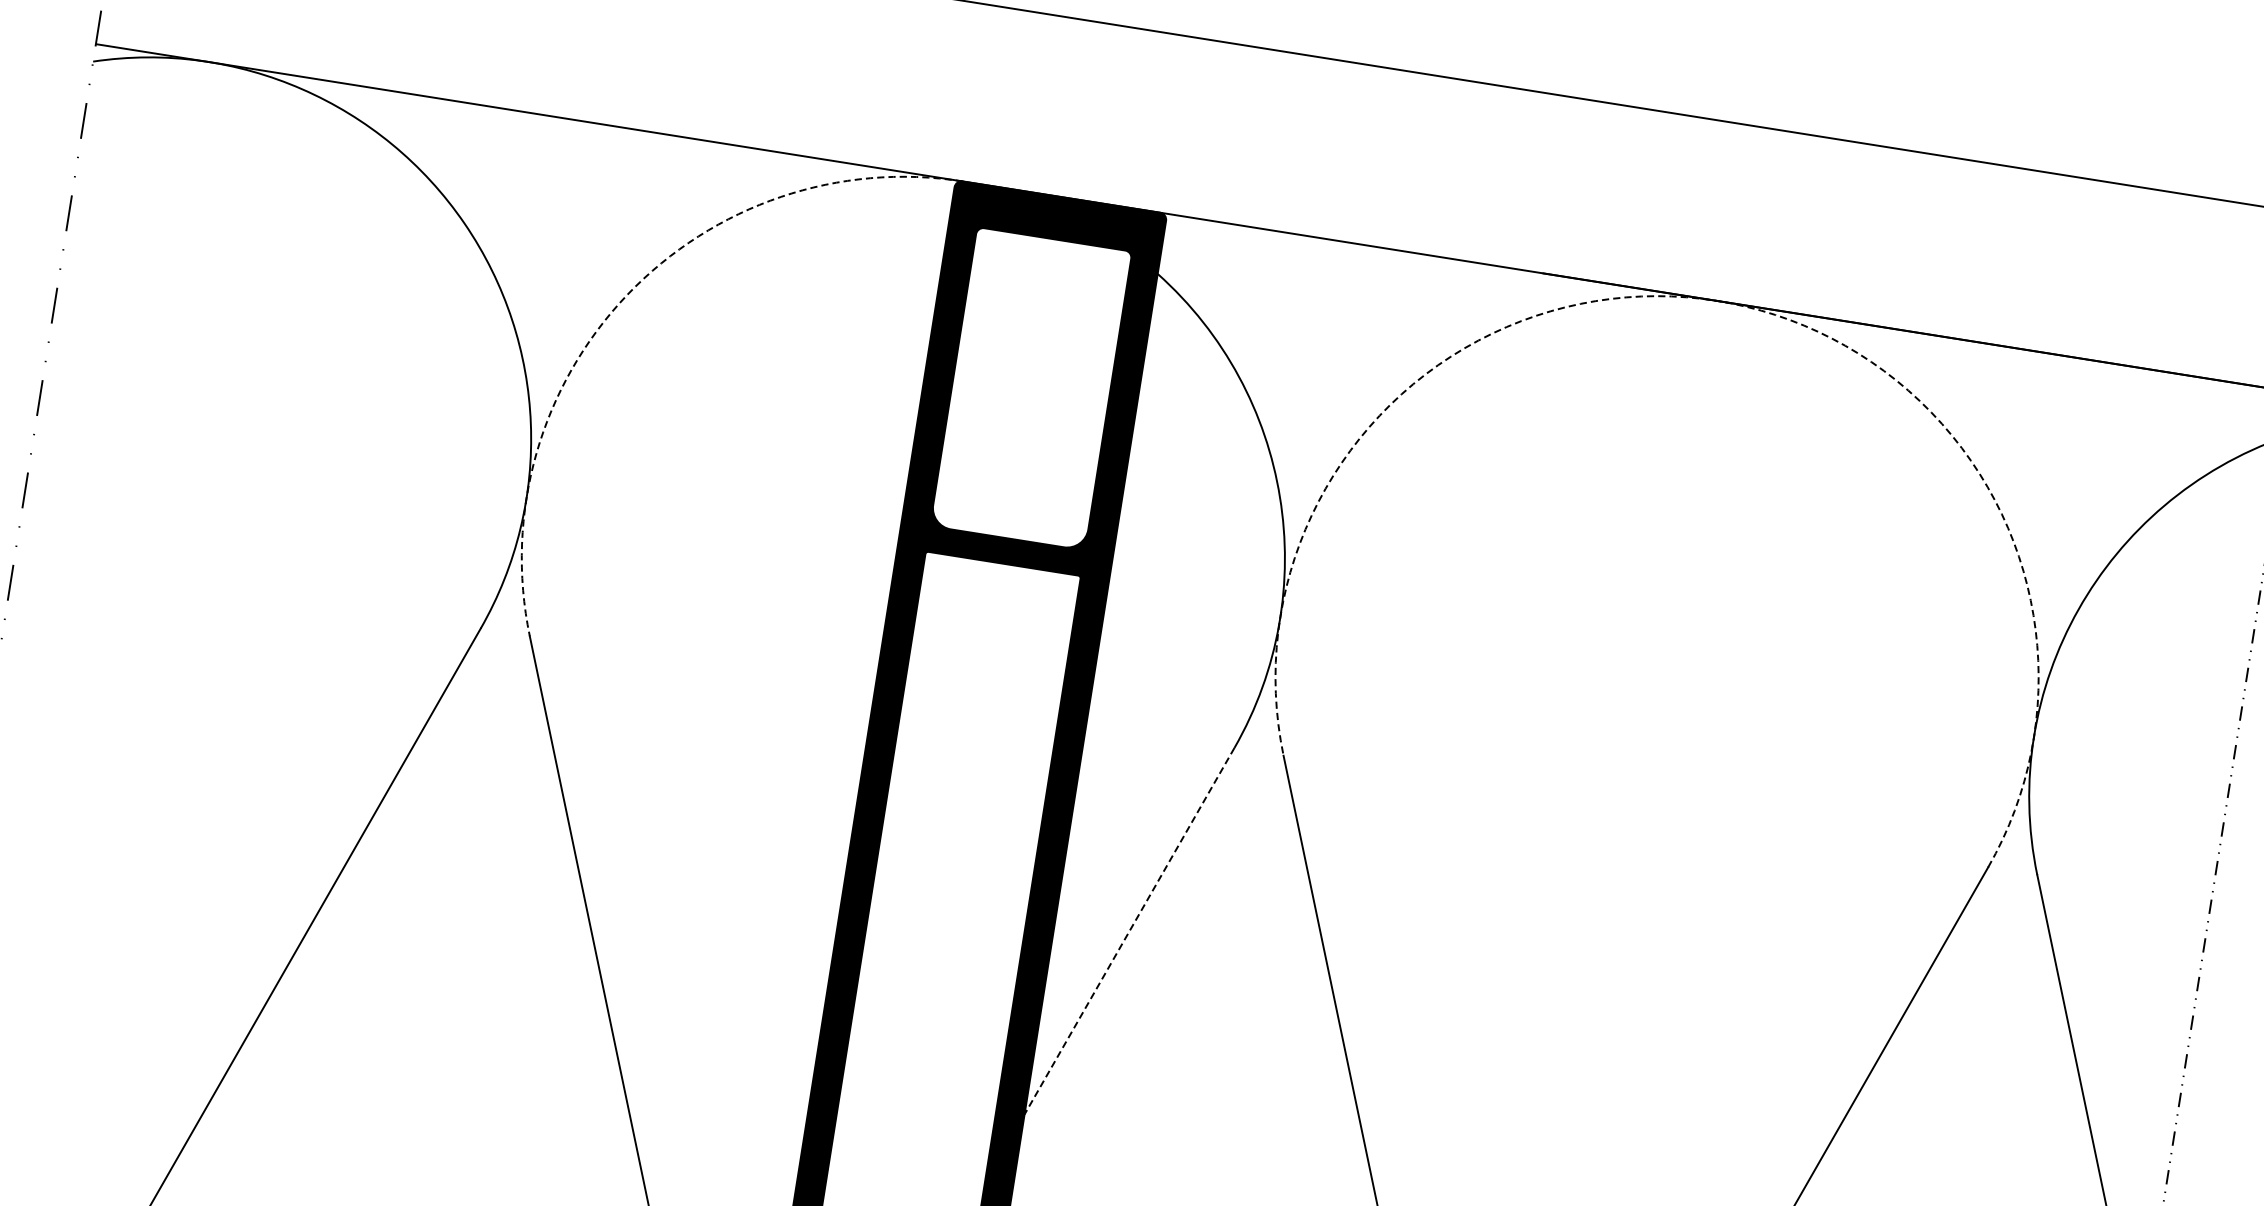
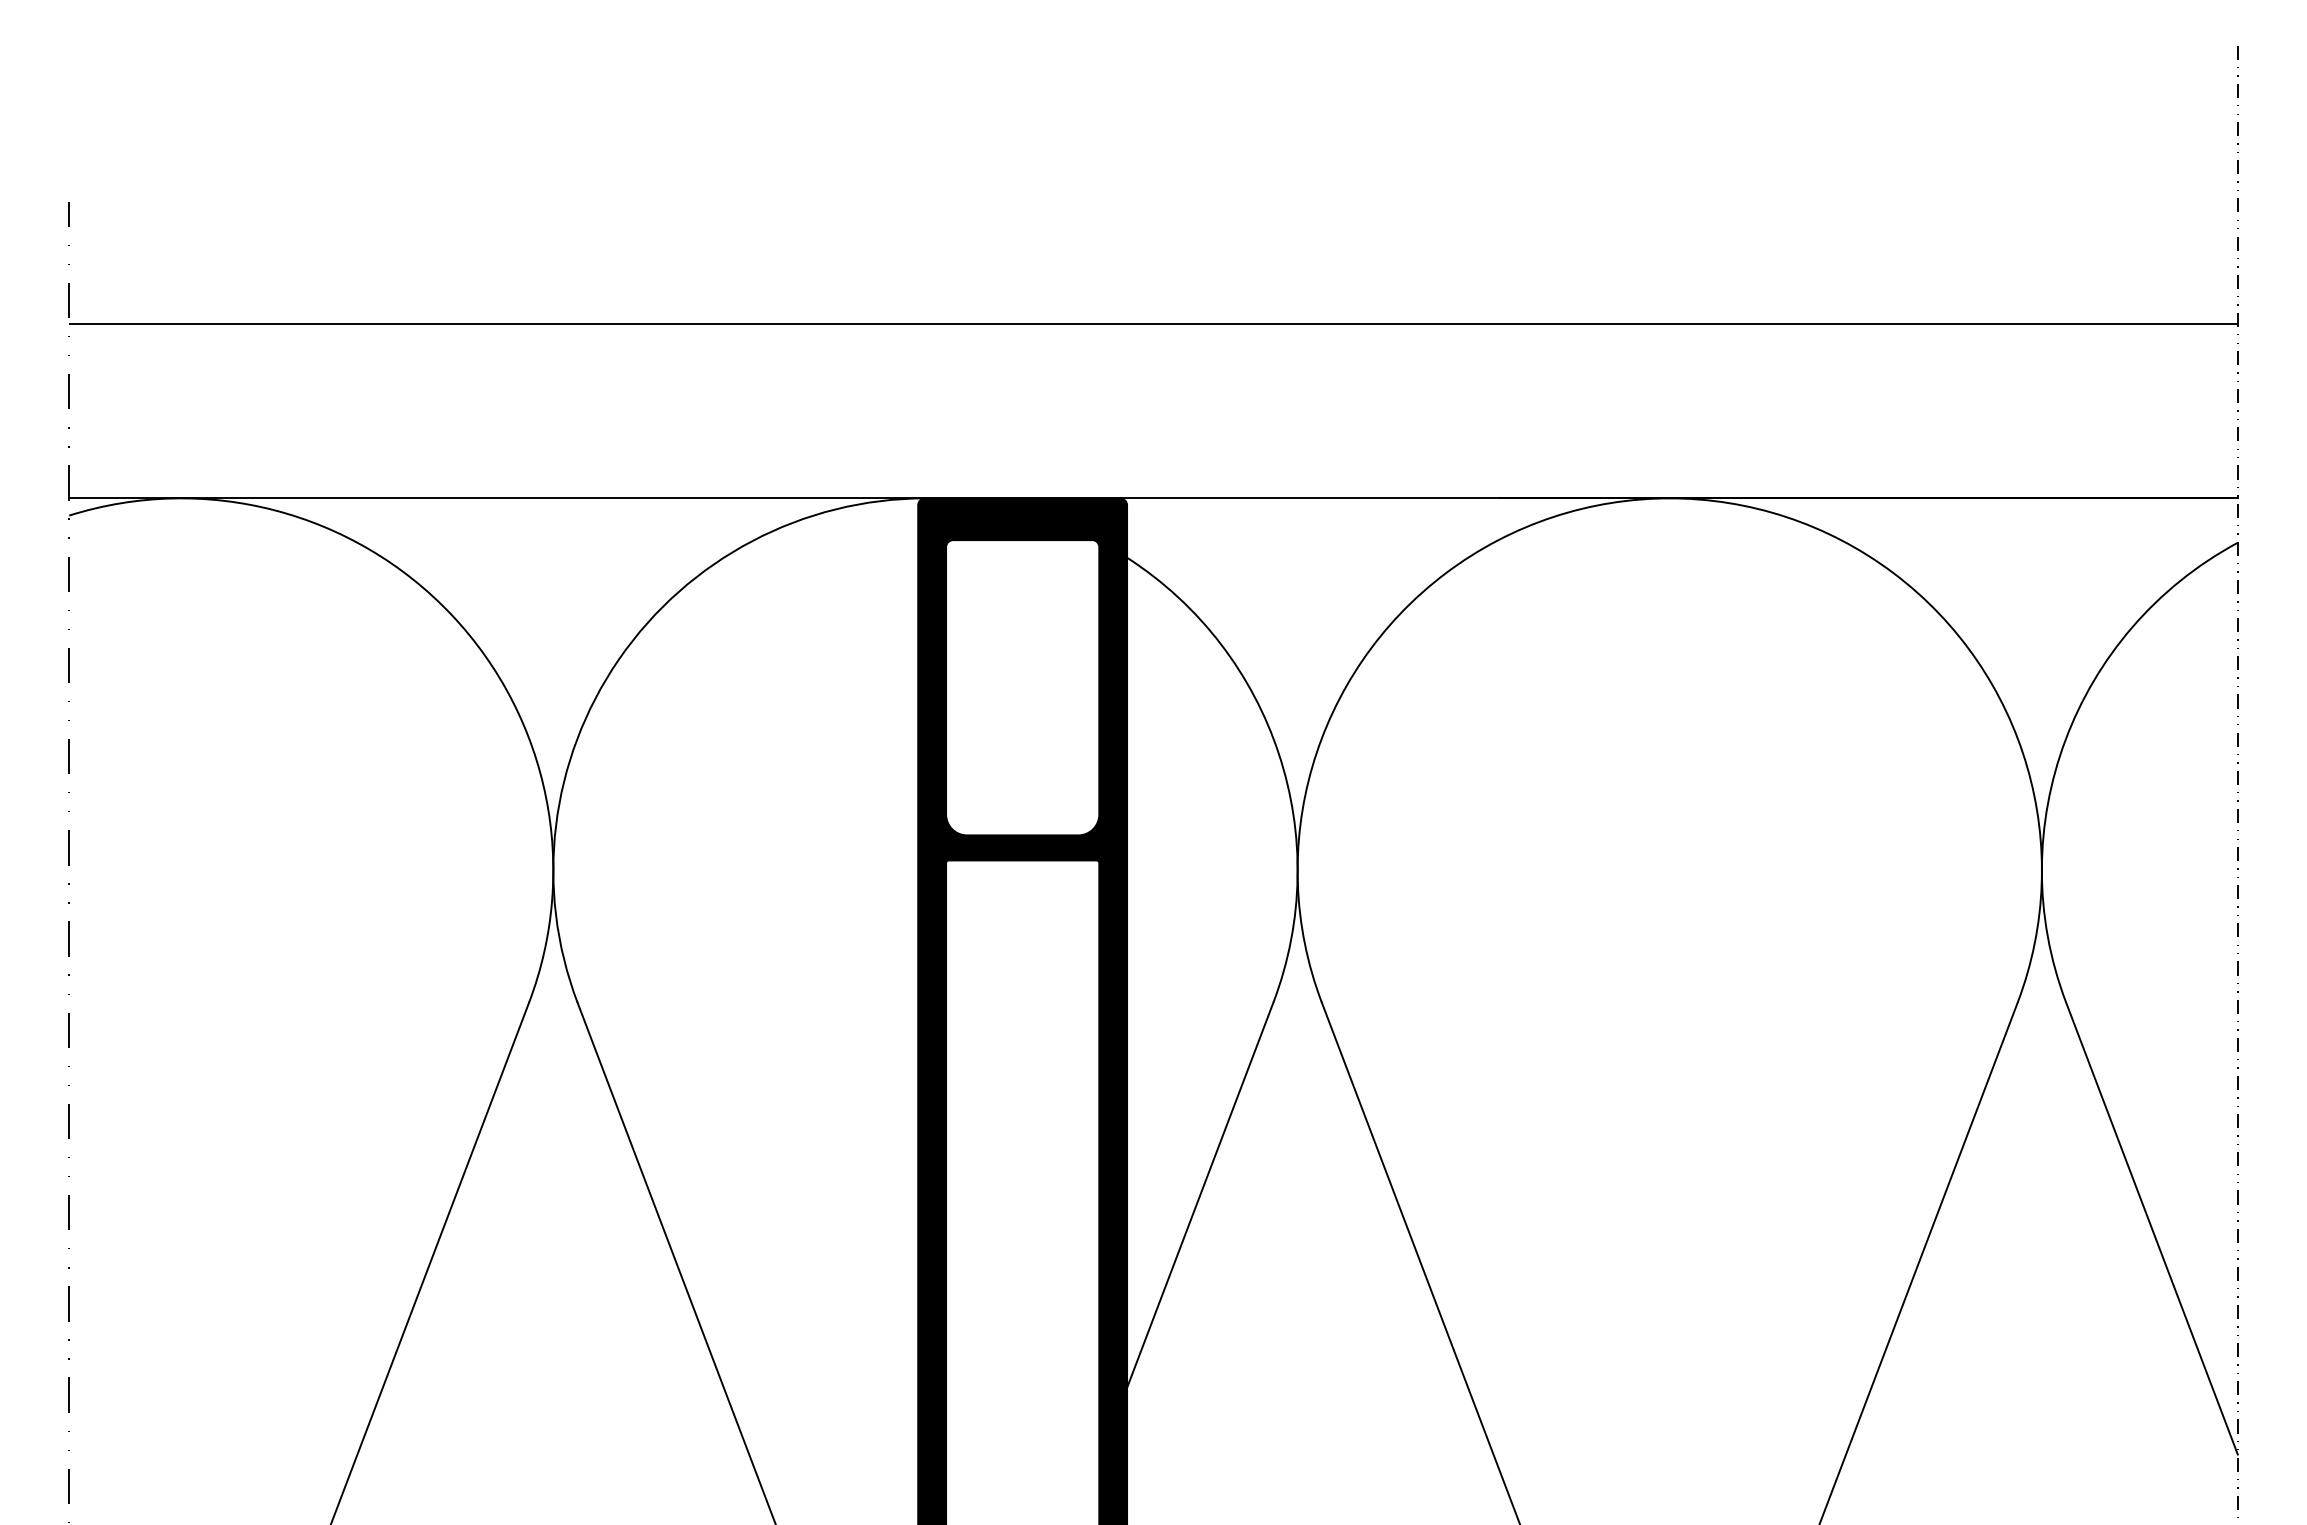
arc: (627, 295) -> (619, 659), dashed -> solid
arc: (1716, 300) -> (1669, 498), dashed -> solid
line: (1129, 931) -> (1200, 1195), dashed -> solid

